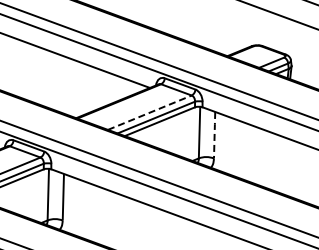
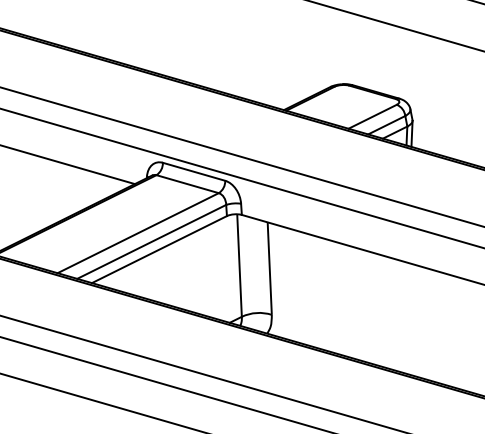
line: (150, 112) -> (139, 232), dashed -> solid
line: (214, 135) -> (269, 269), dashed -> solid

